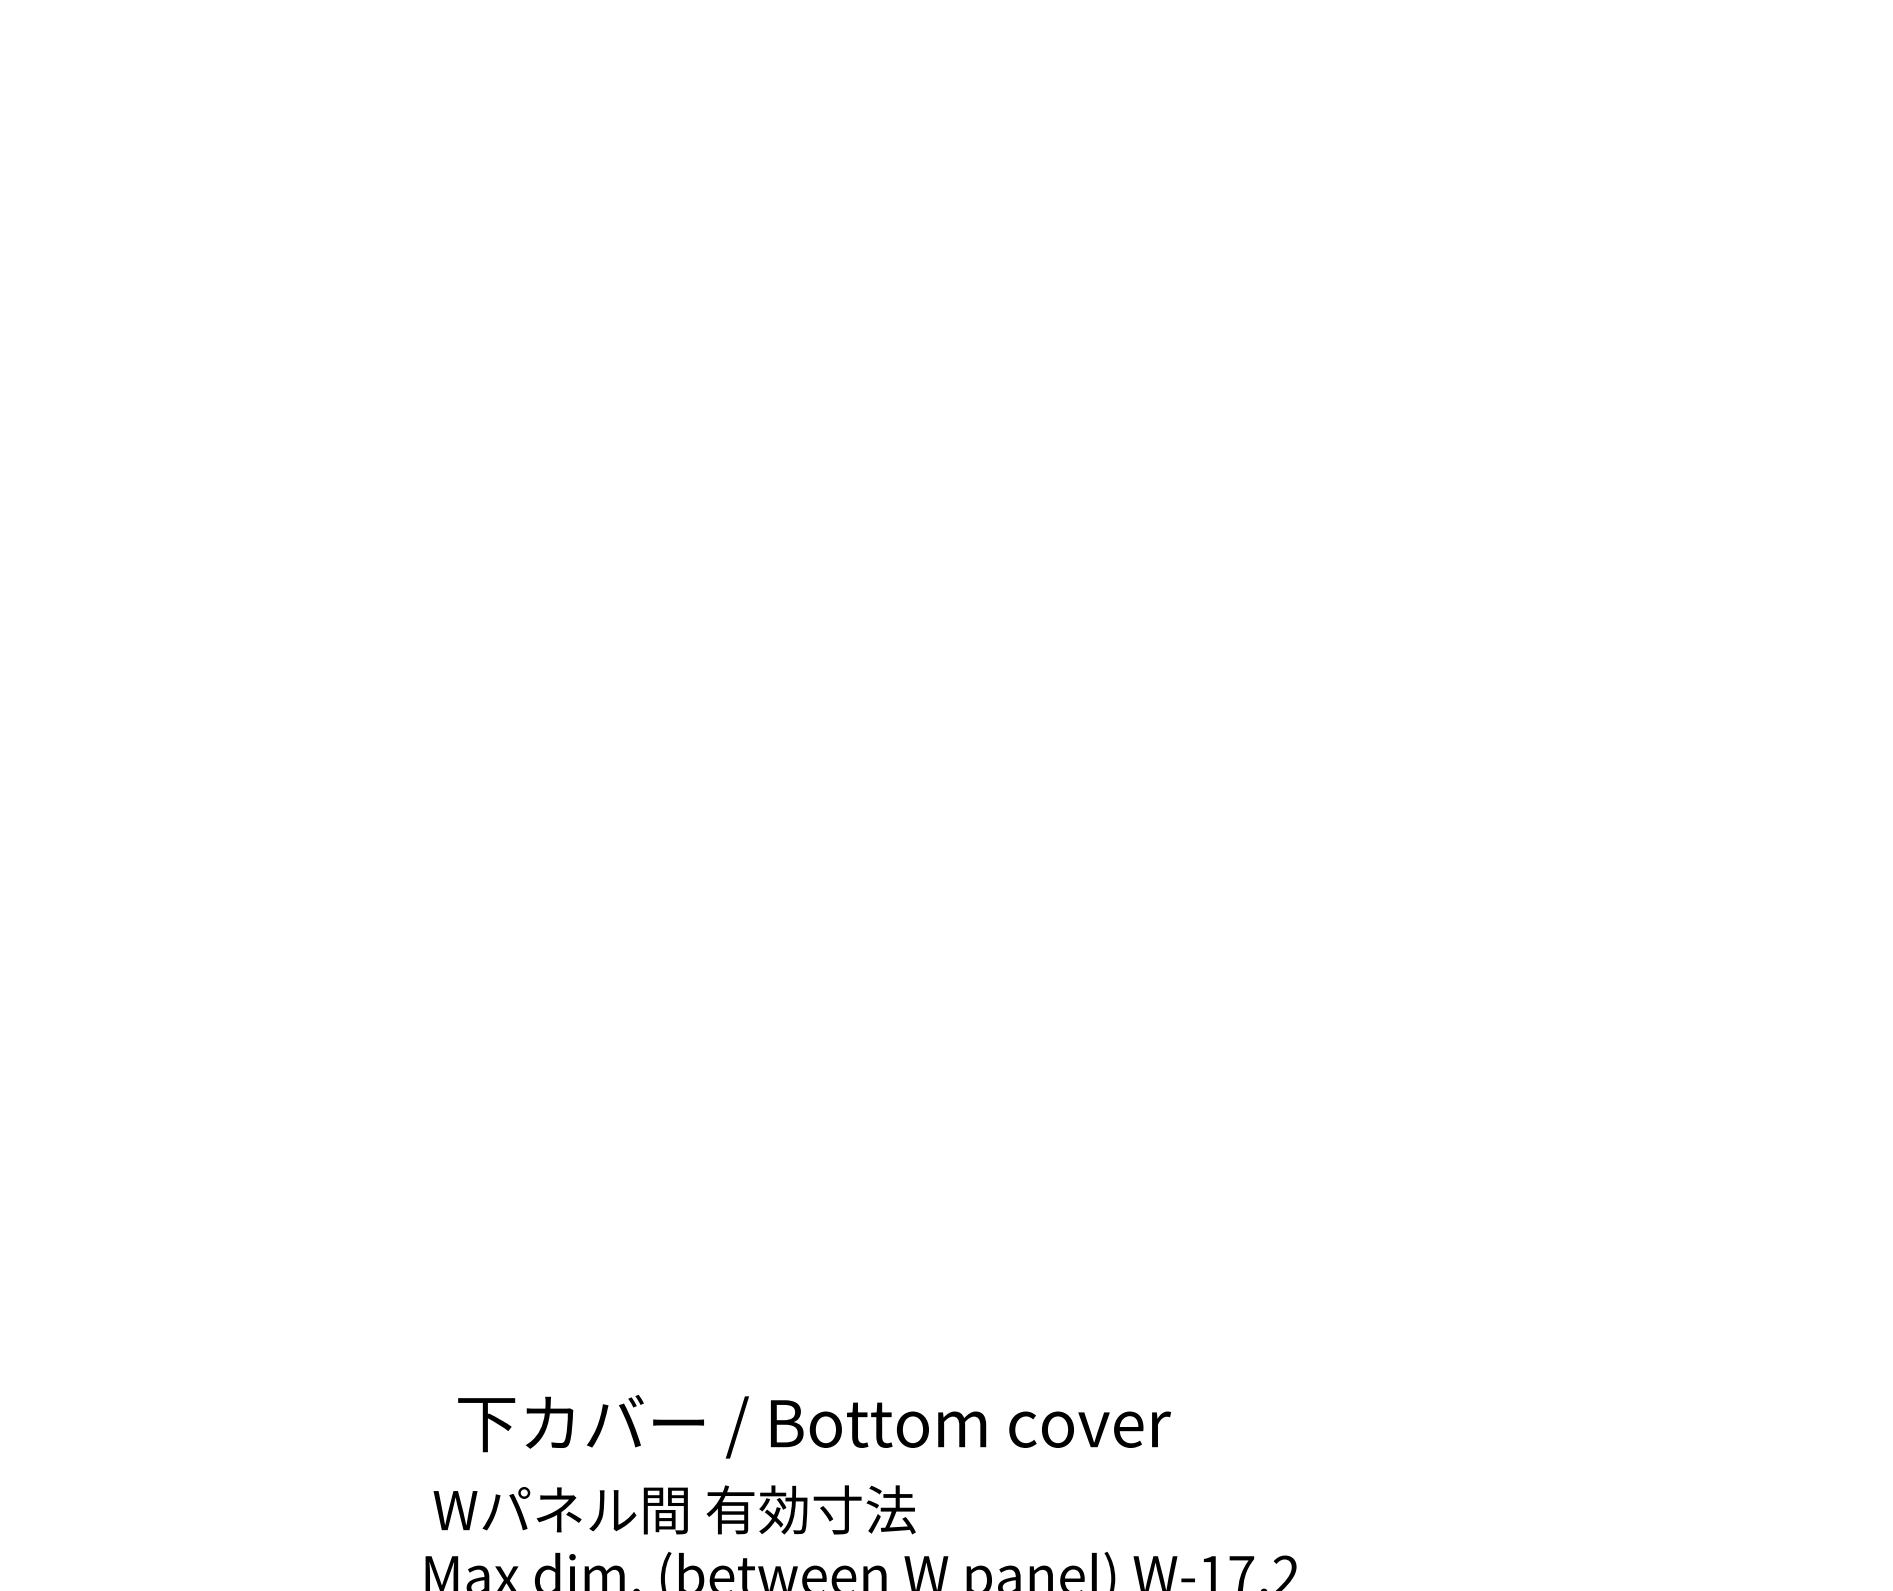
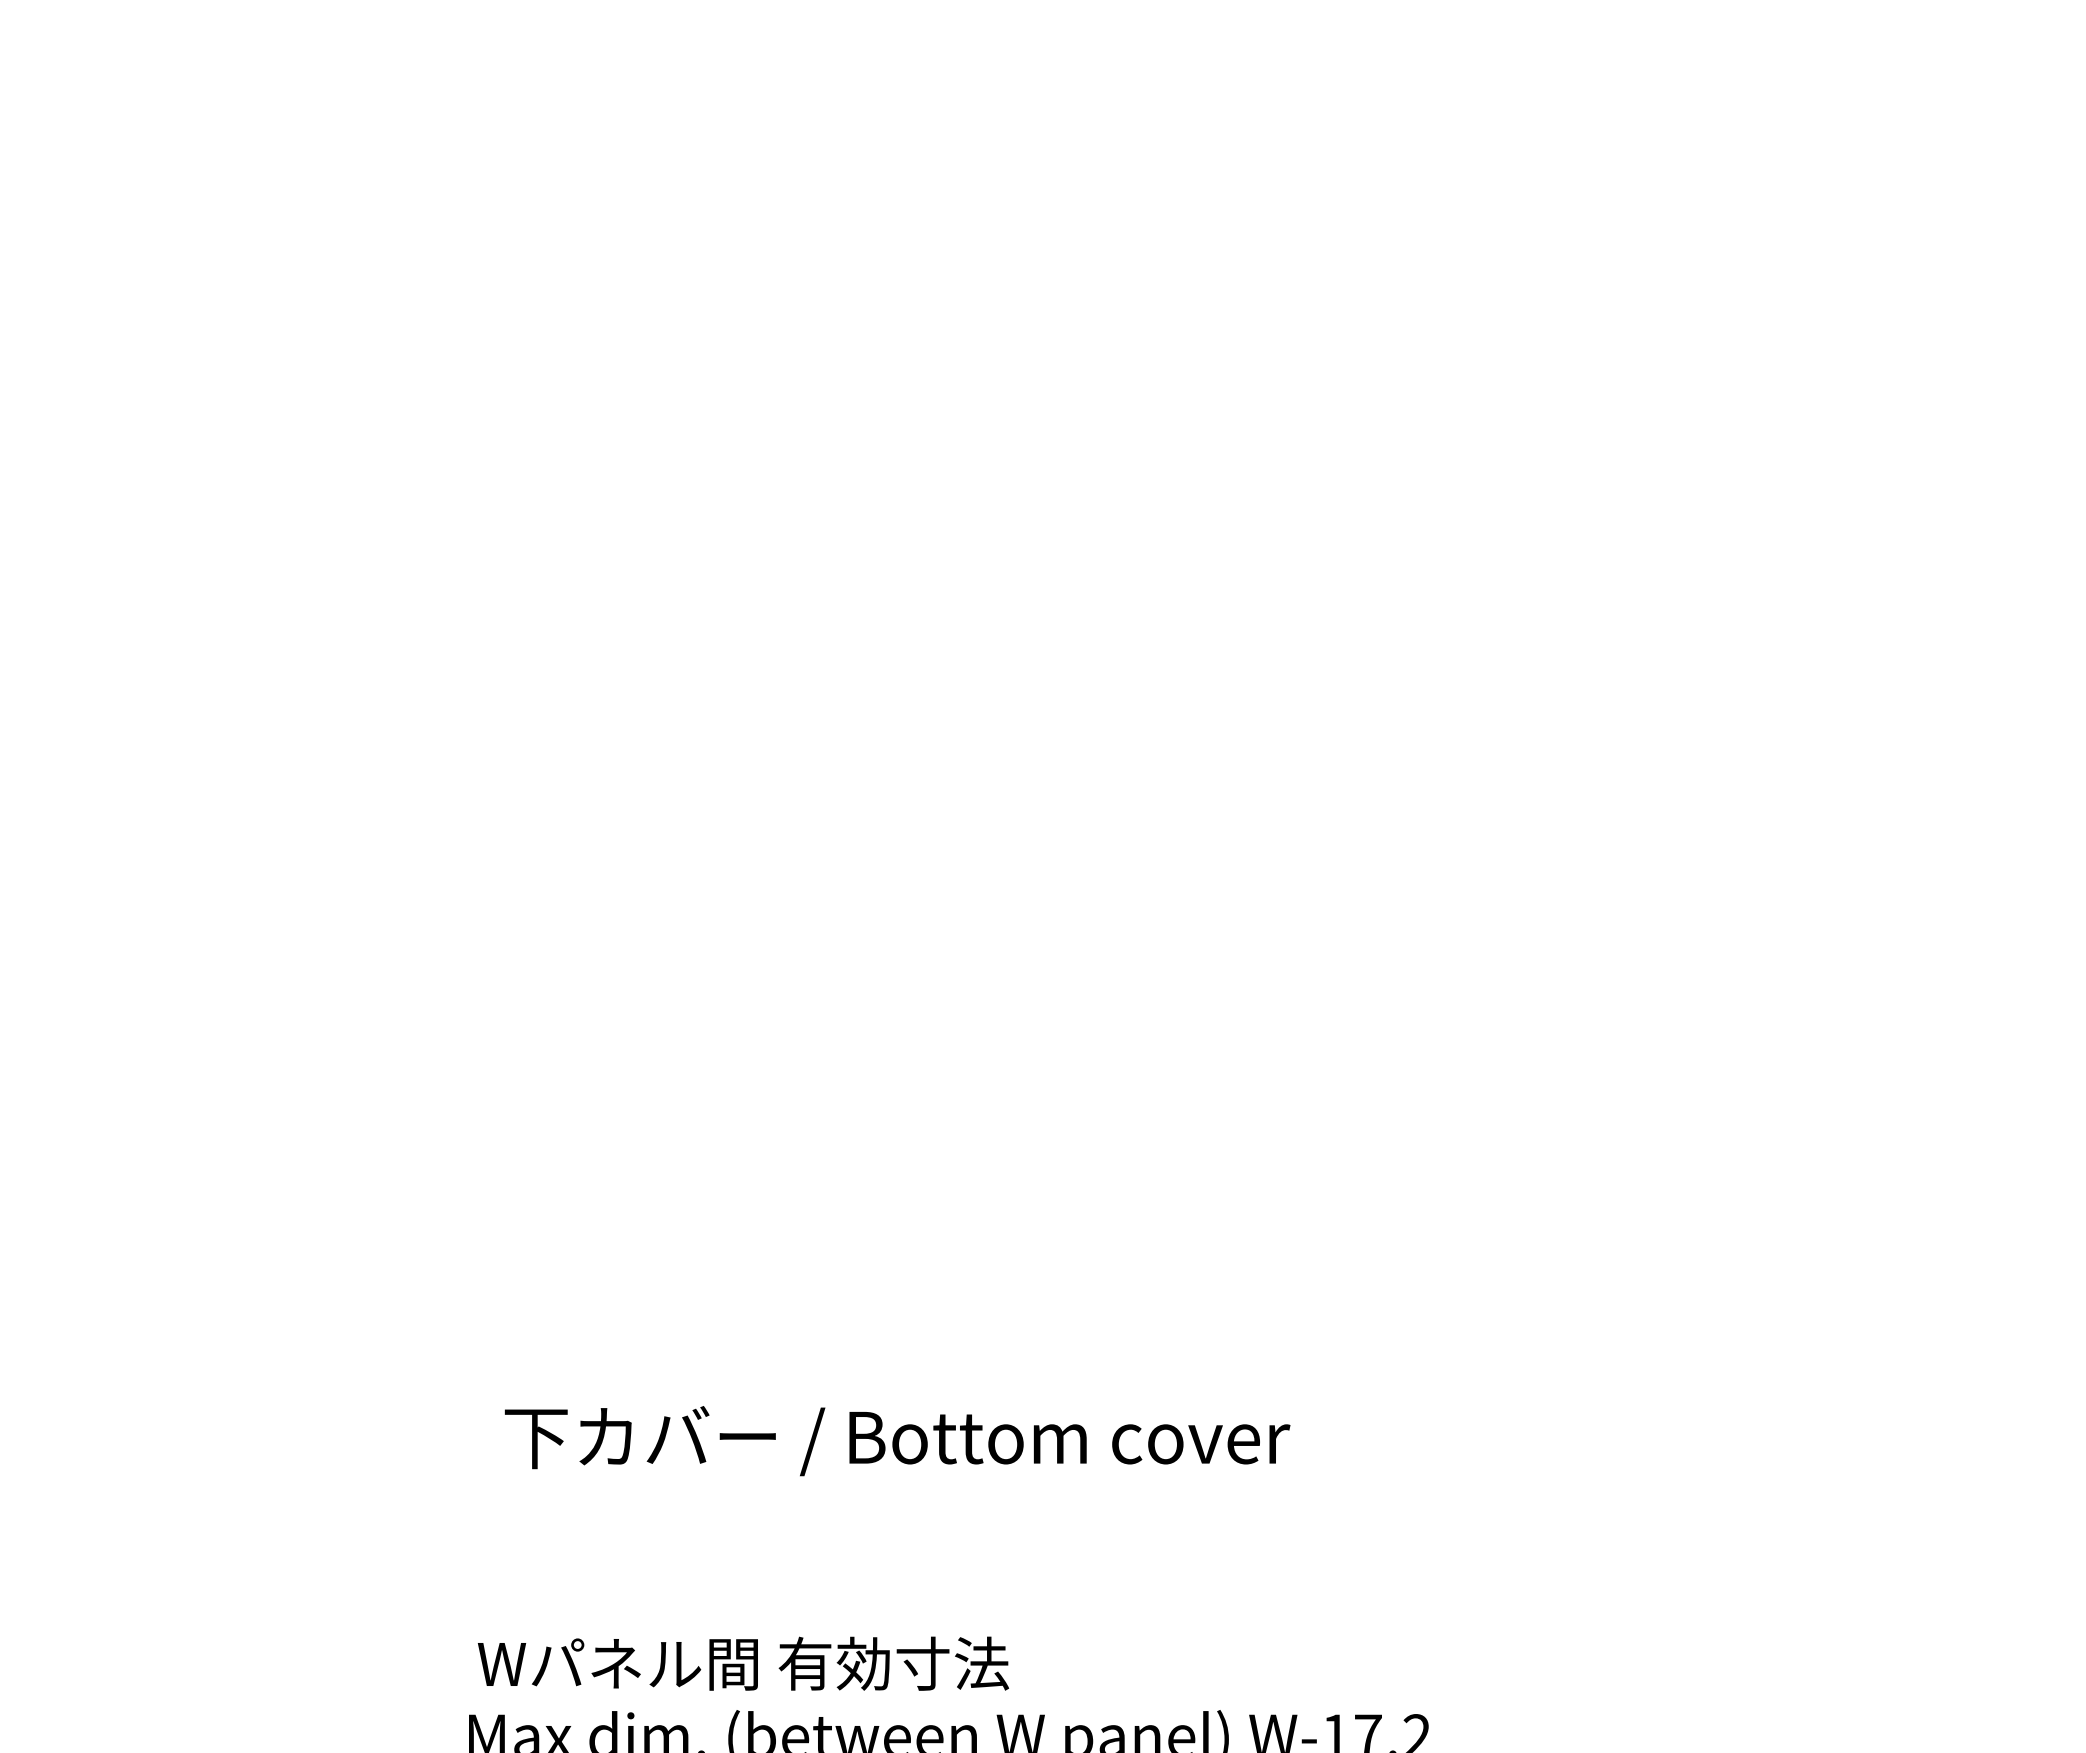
text: (814, 1427) -> (897, 1441), moved

